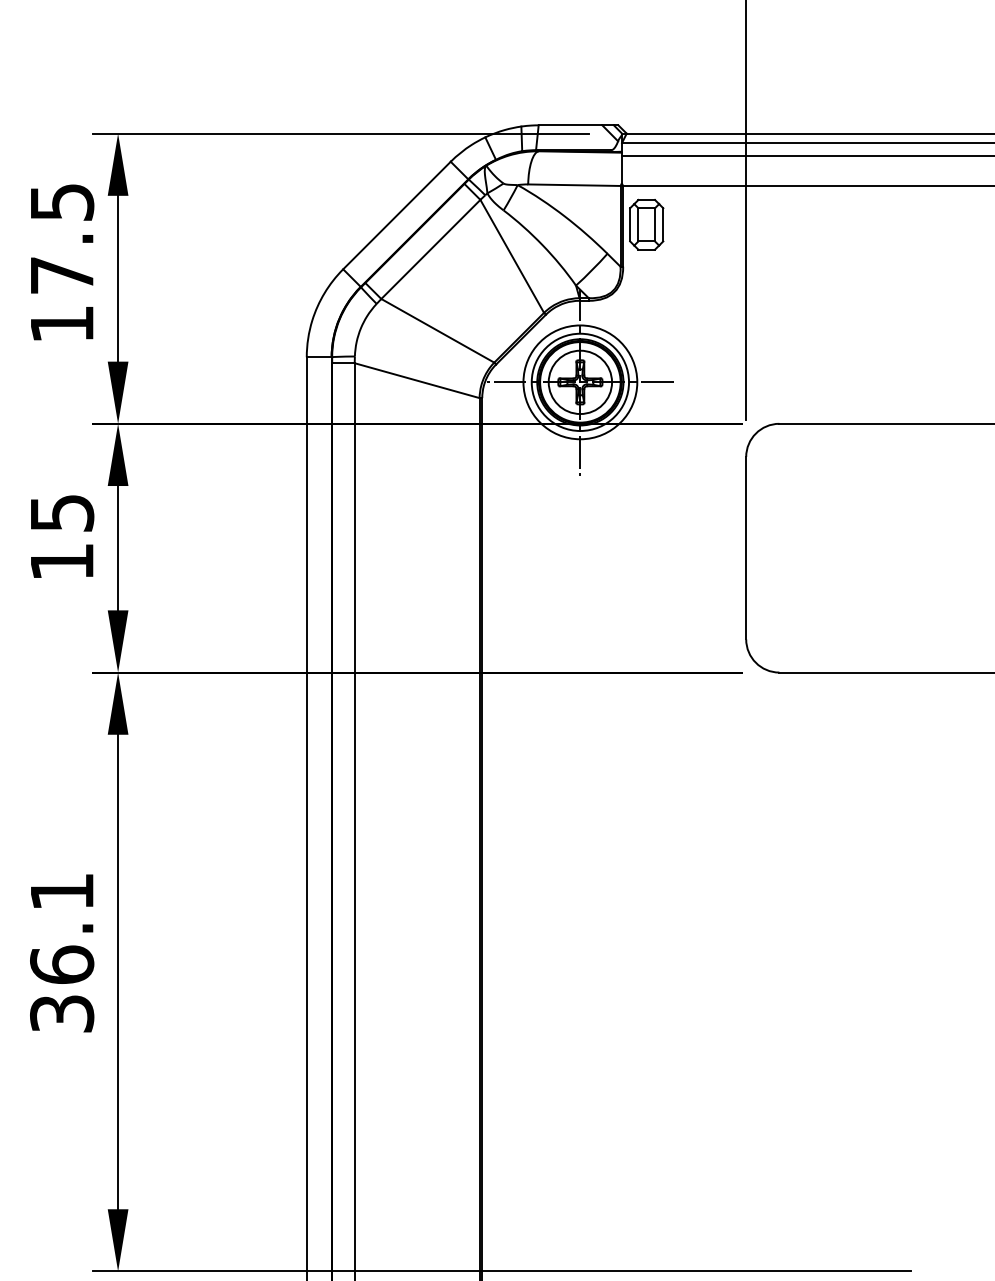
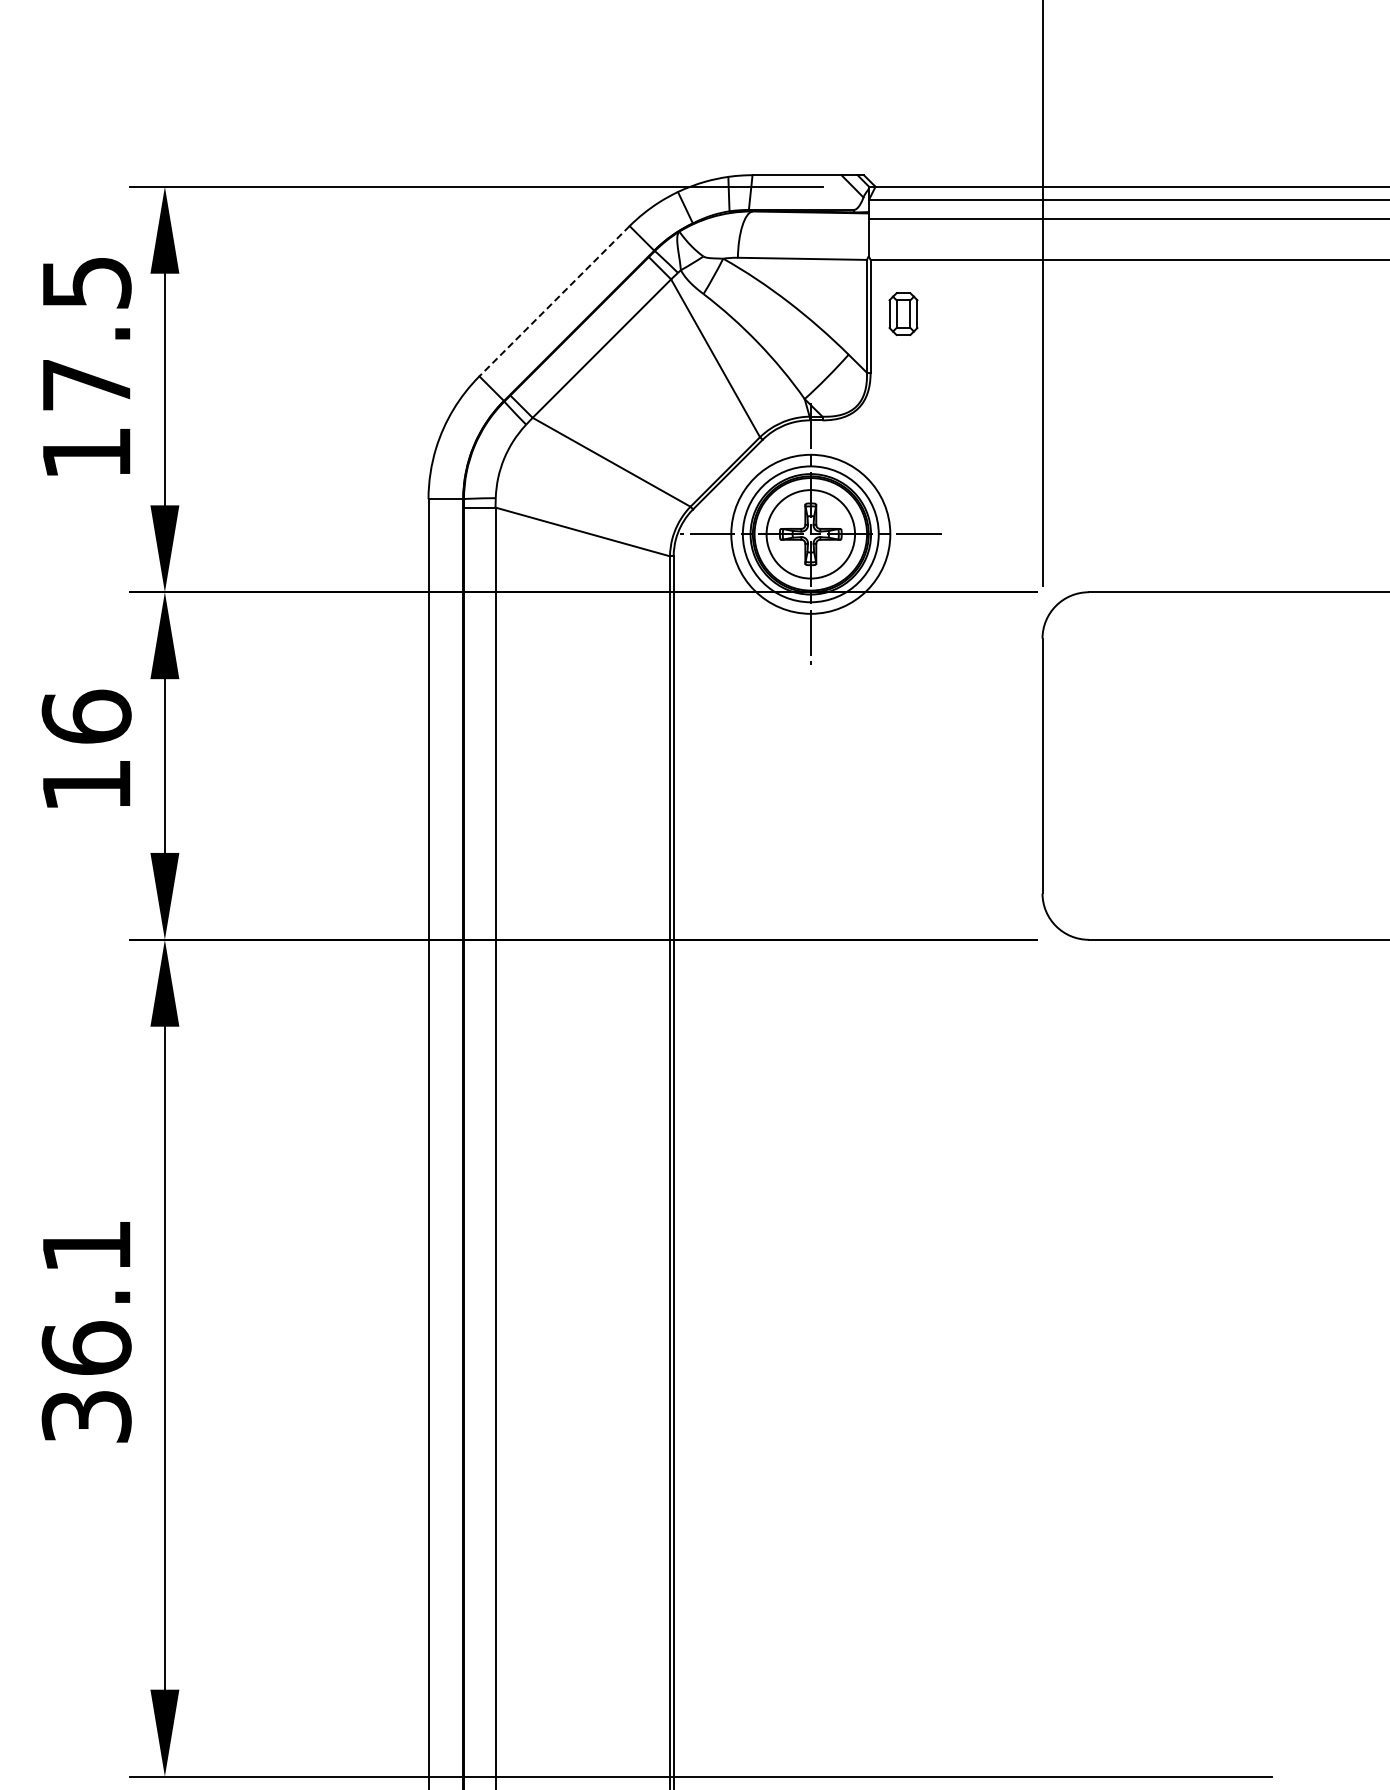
line: (396, 215) -> (554, 301), solid -> dashed
part: (646, 224) -> (903, 313), size x0.6
text: (61, 512) -> (86, 716), 15 -> 16

